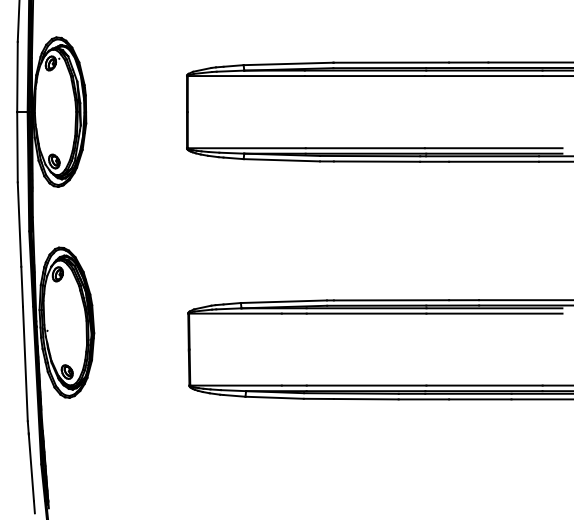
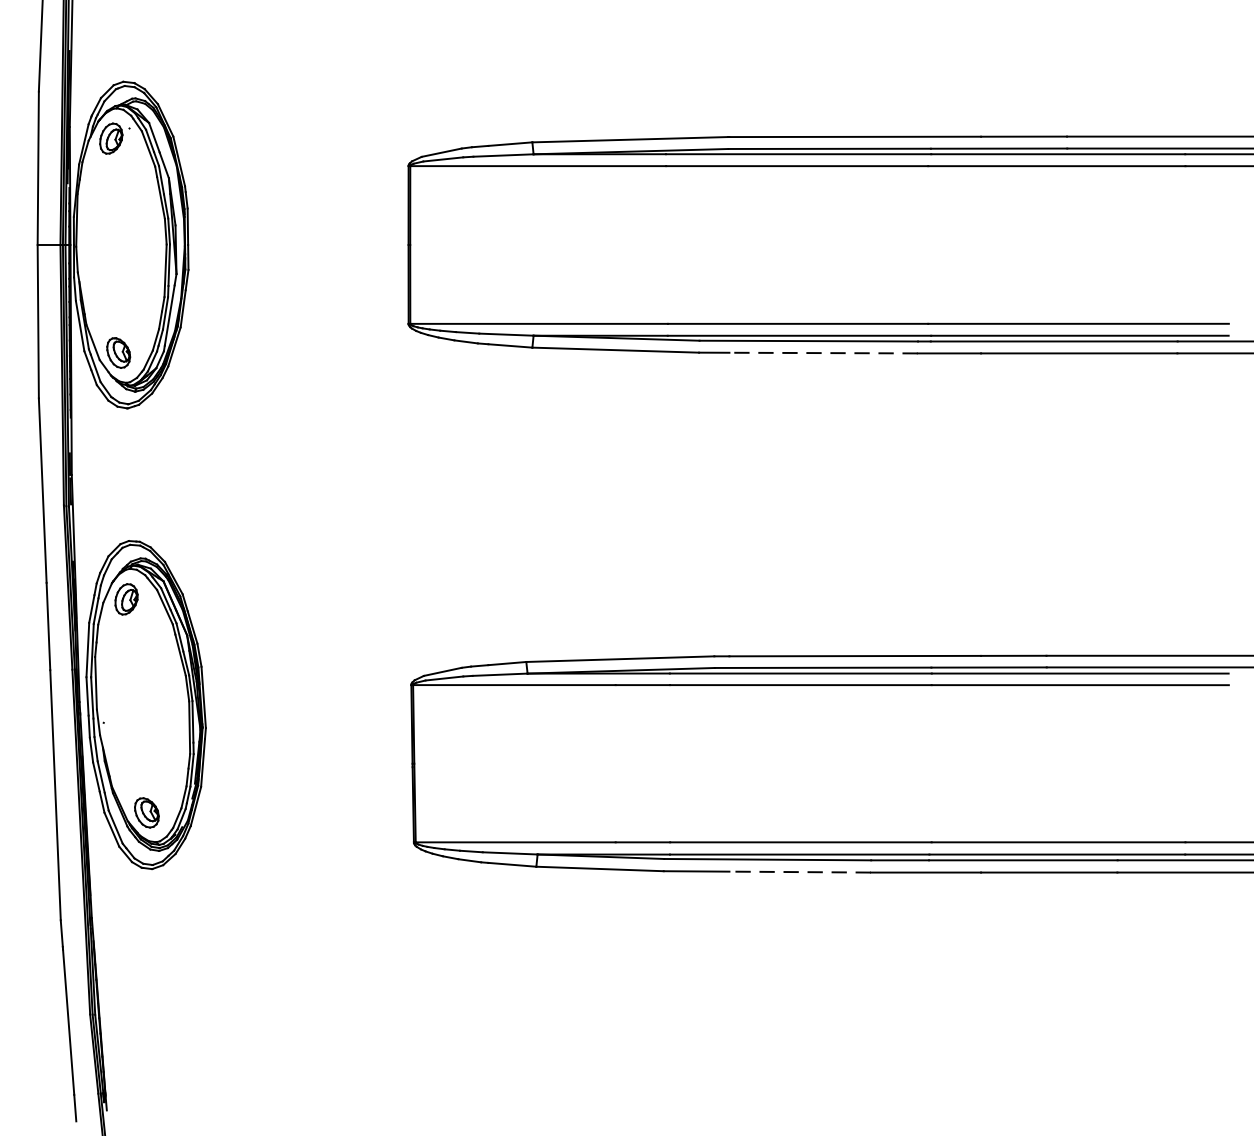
line: (376, 161) -> (822, 352), solid -> dashed
line: (365, 399) -> (798, 872), solid -> dashed

